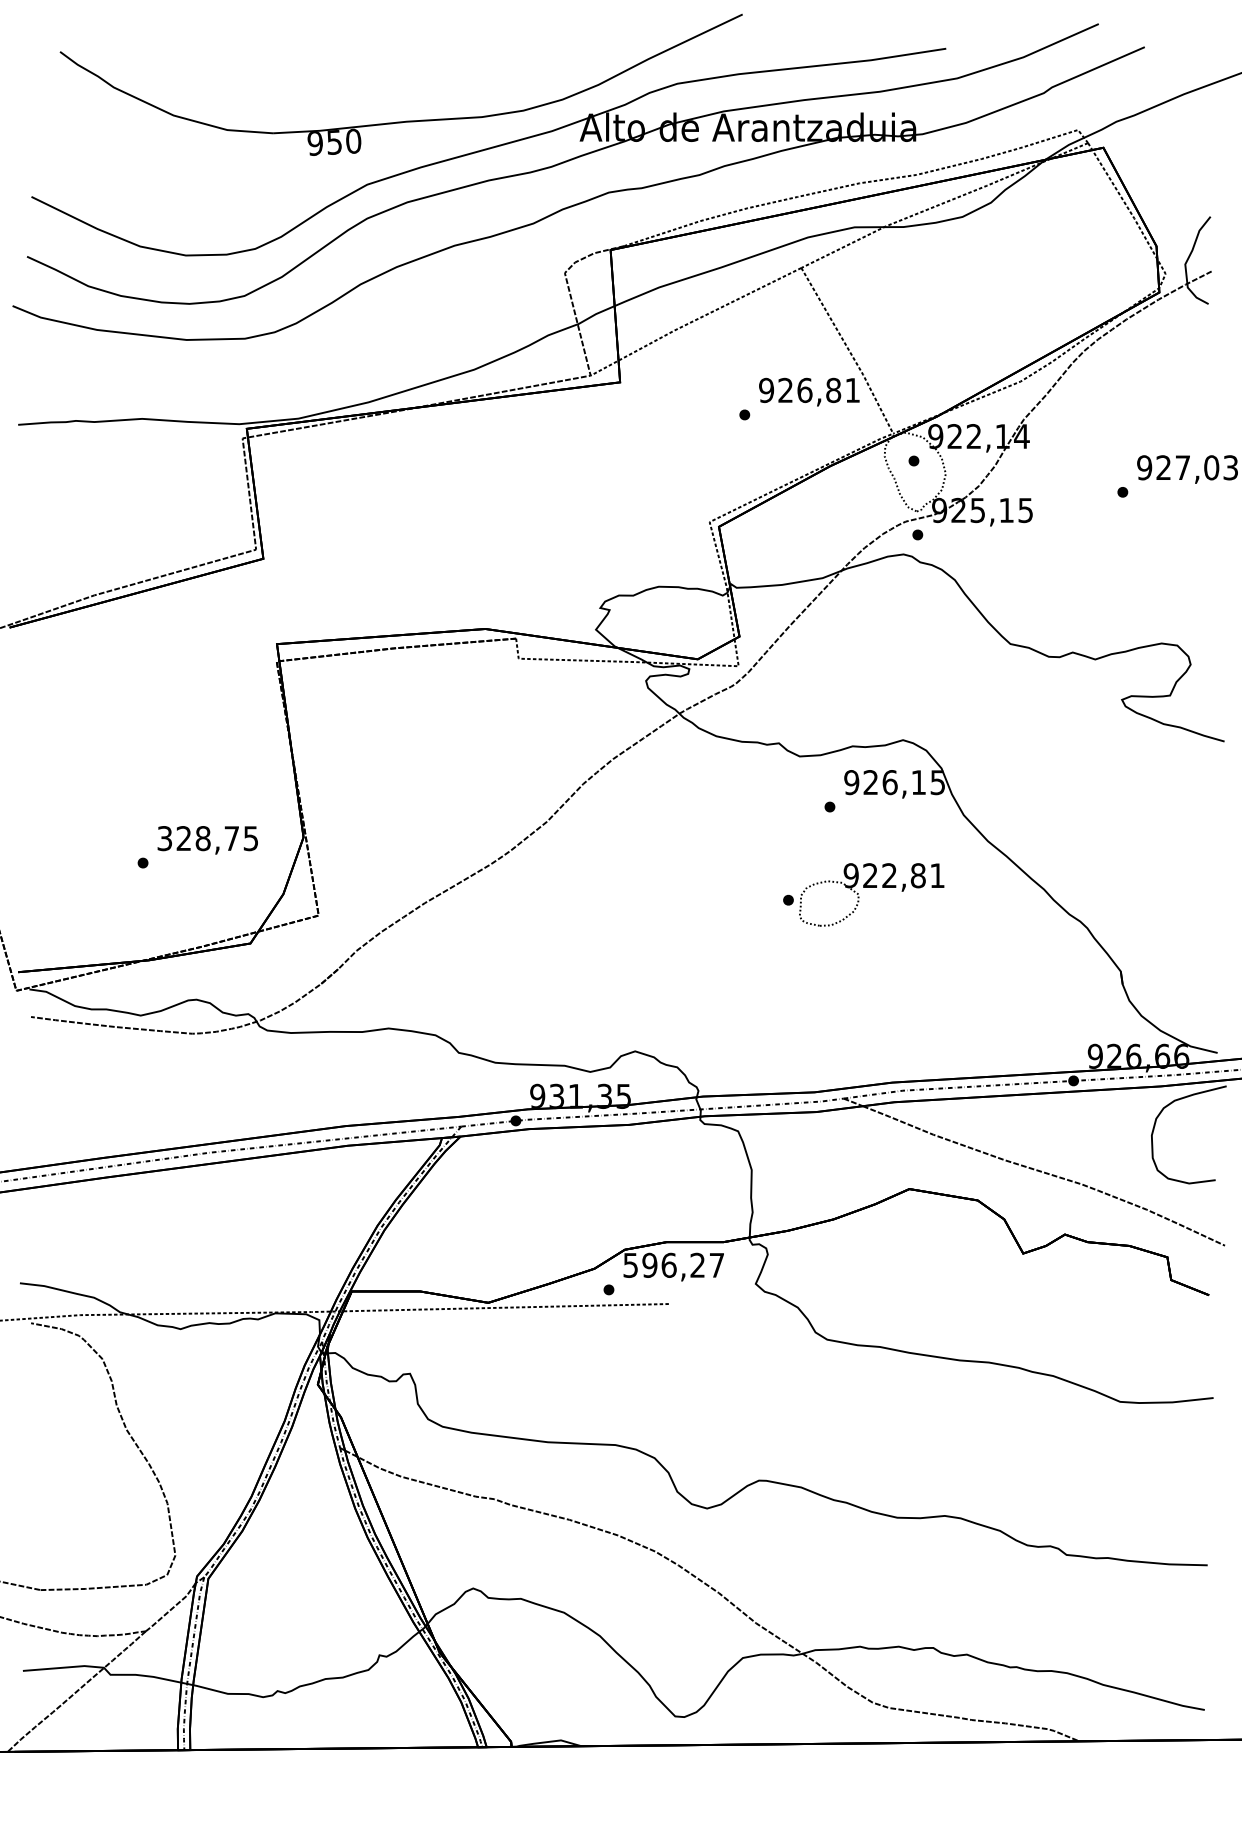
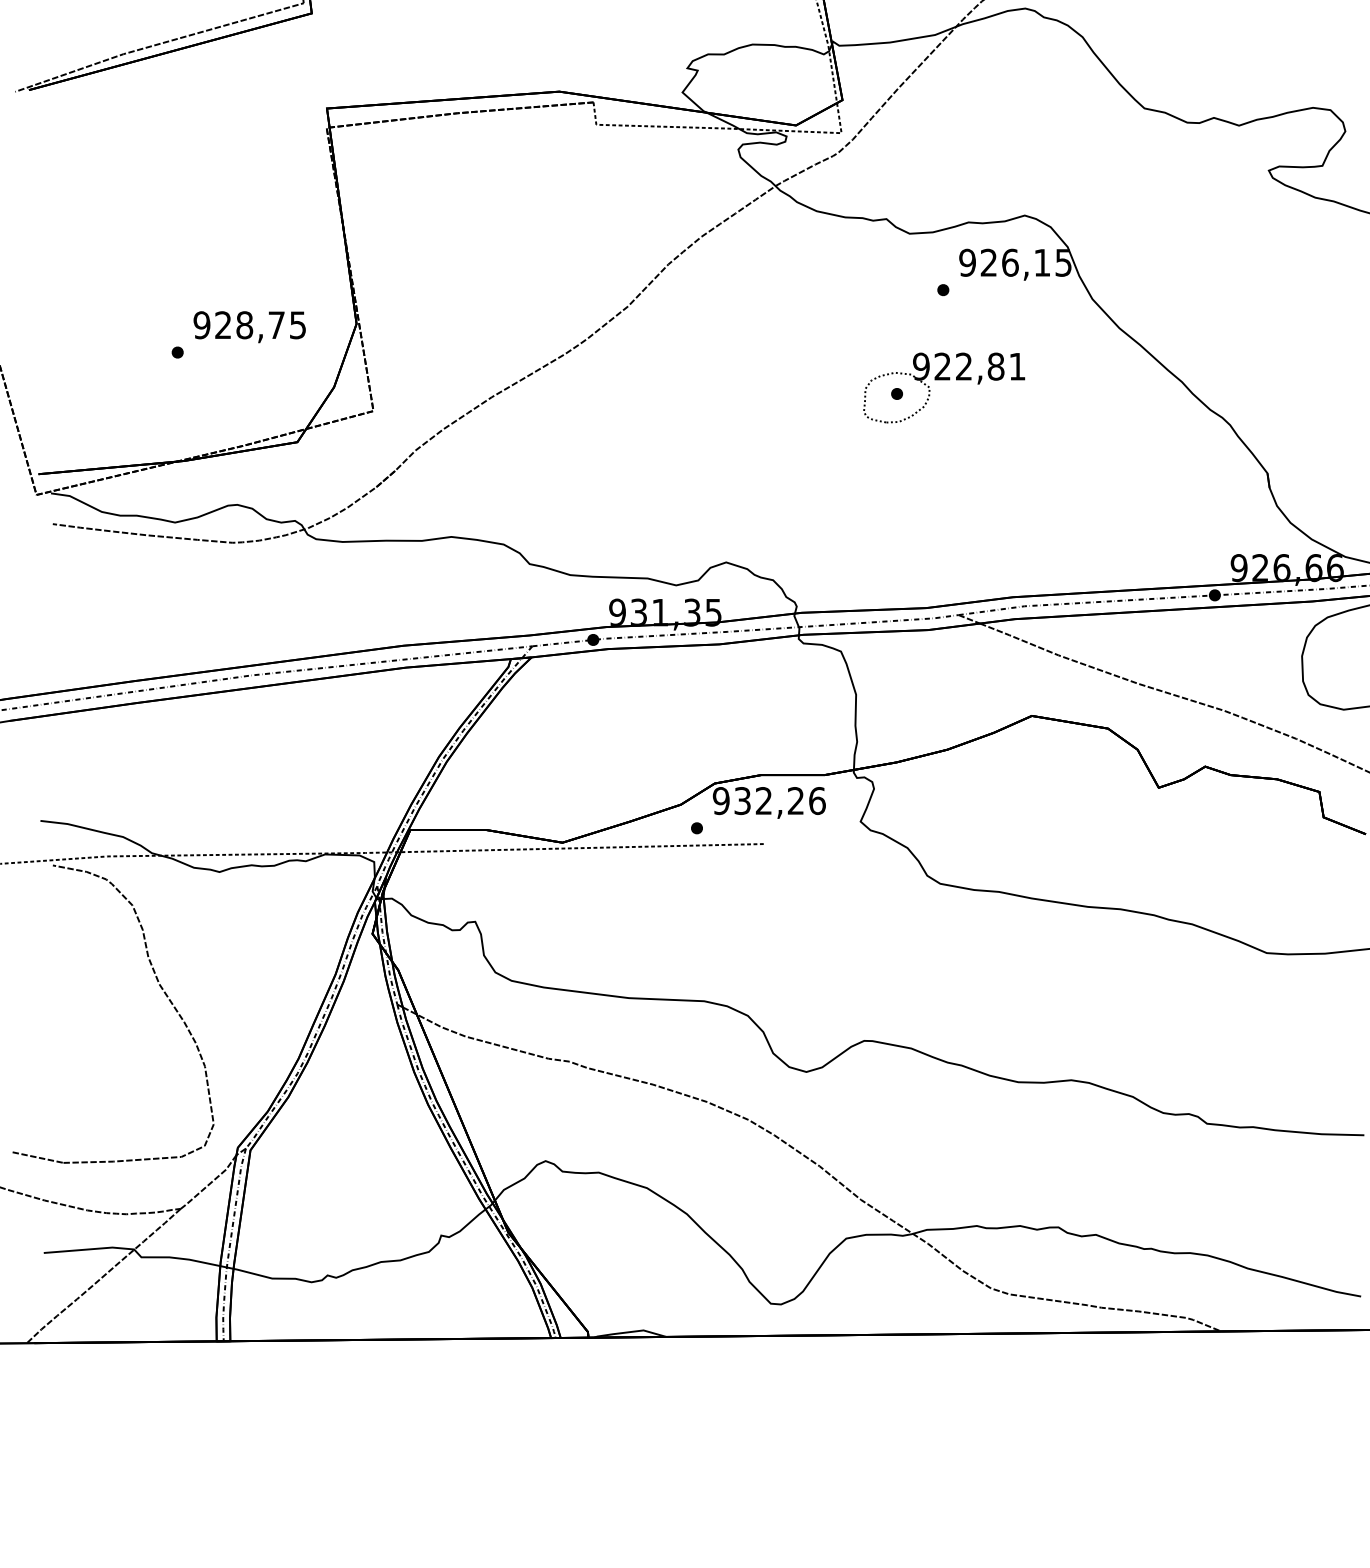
text: (164, 838) -> (201, 325), 328,75 -> 928,75
part: (871, 887) -> (943, 379), moved
text: (673, 1264) -> (768, 799), 596,27 -> 932,26

